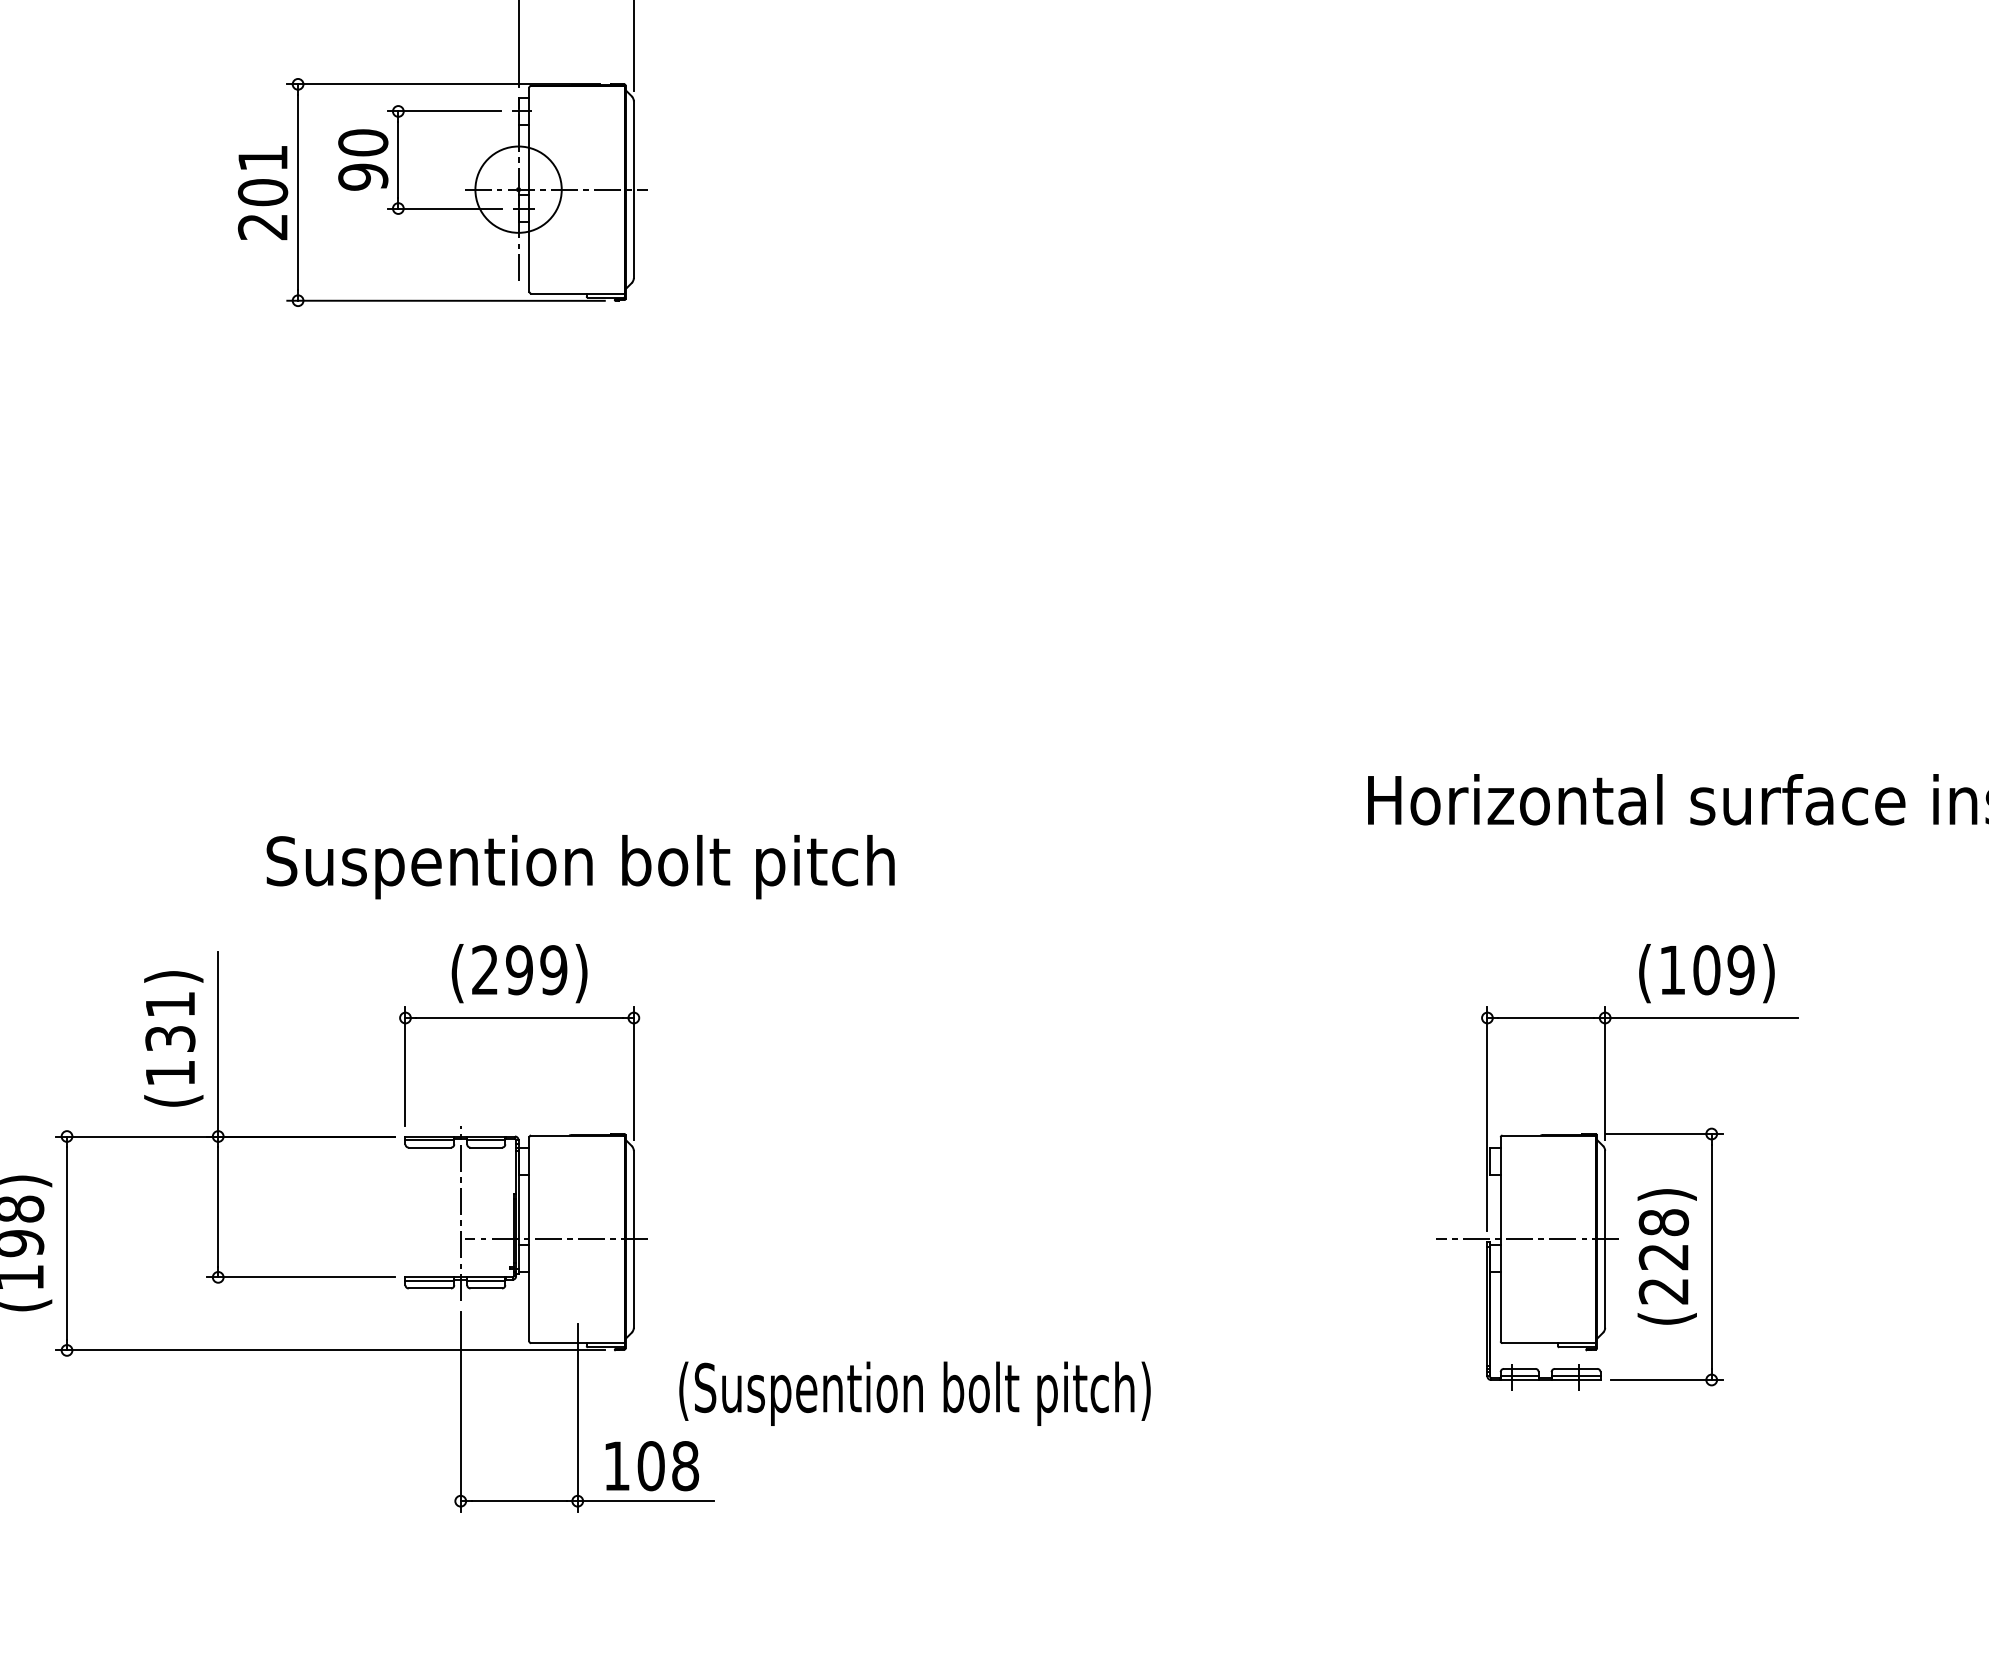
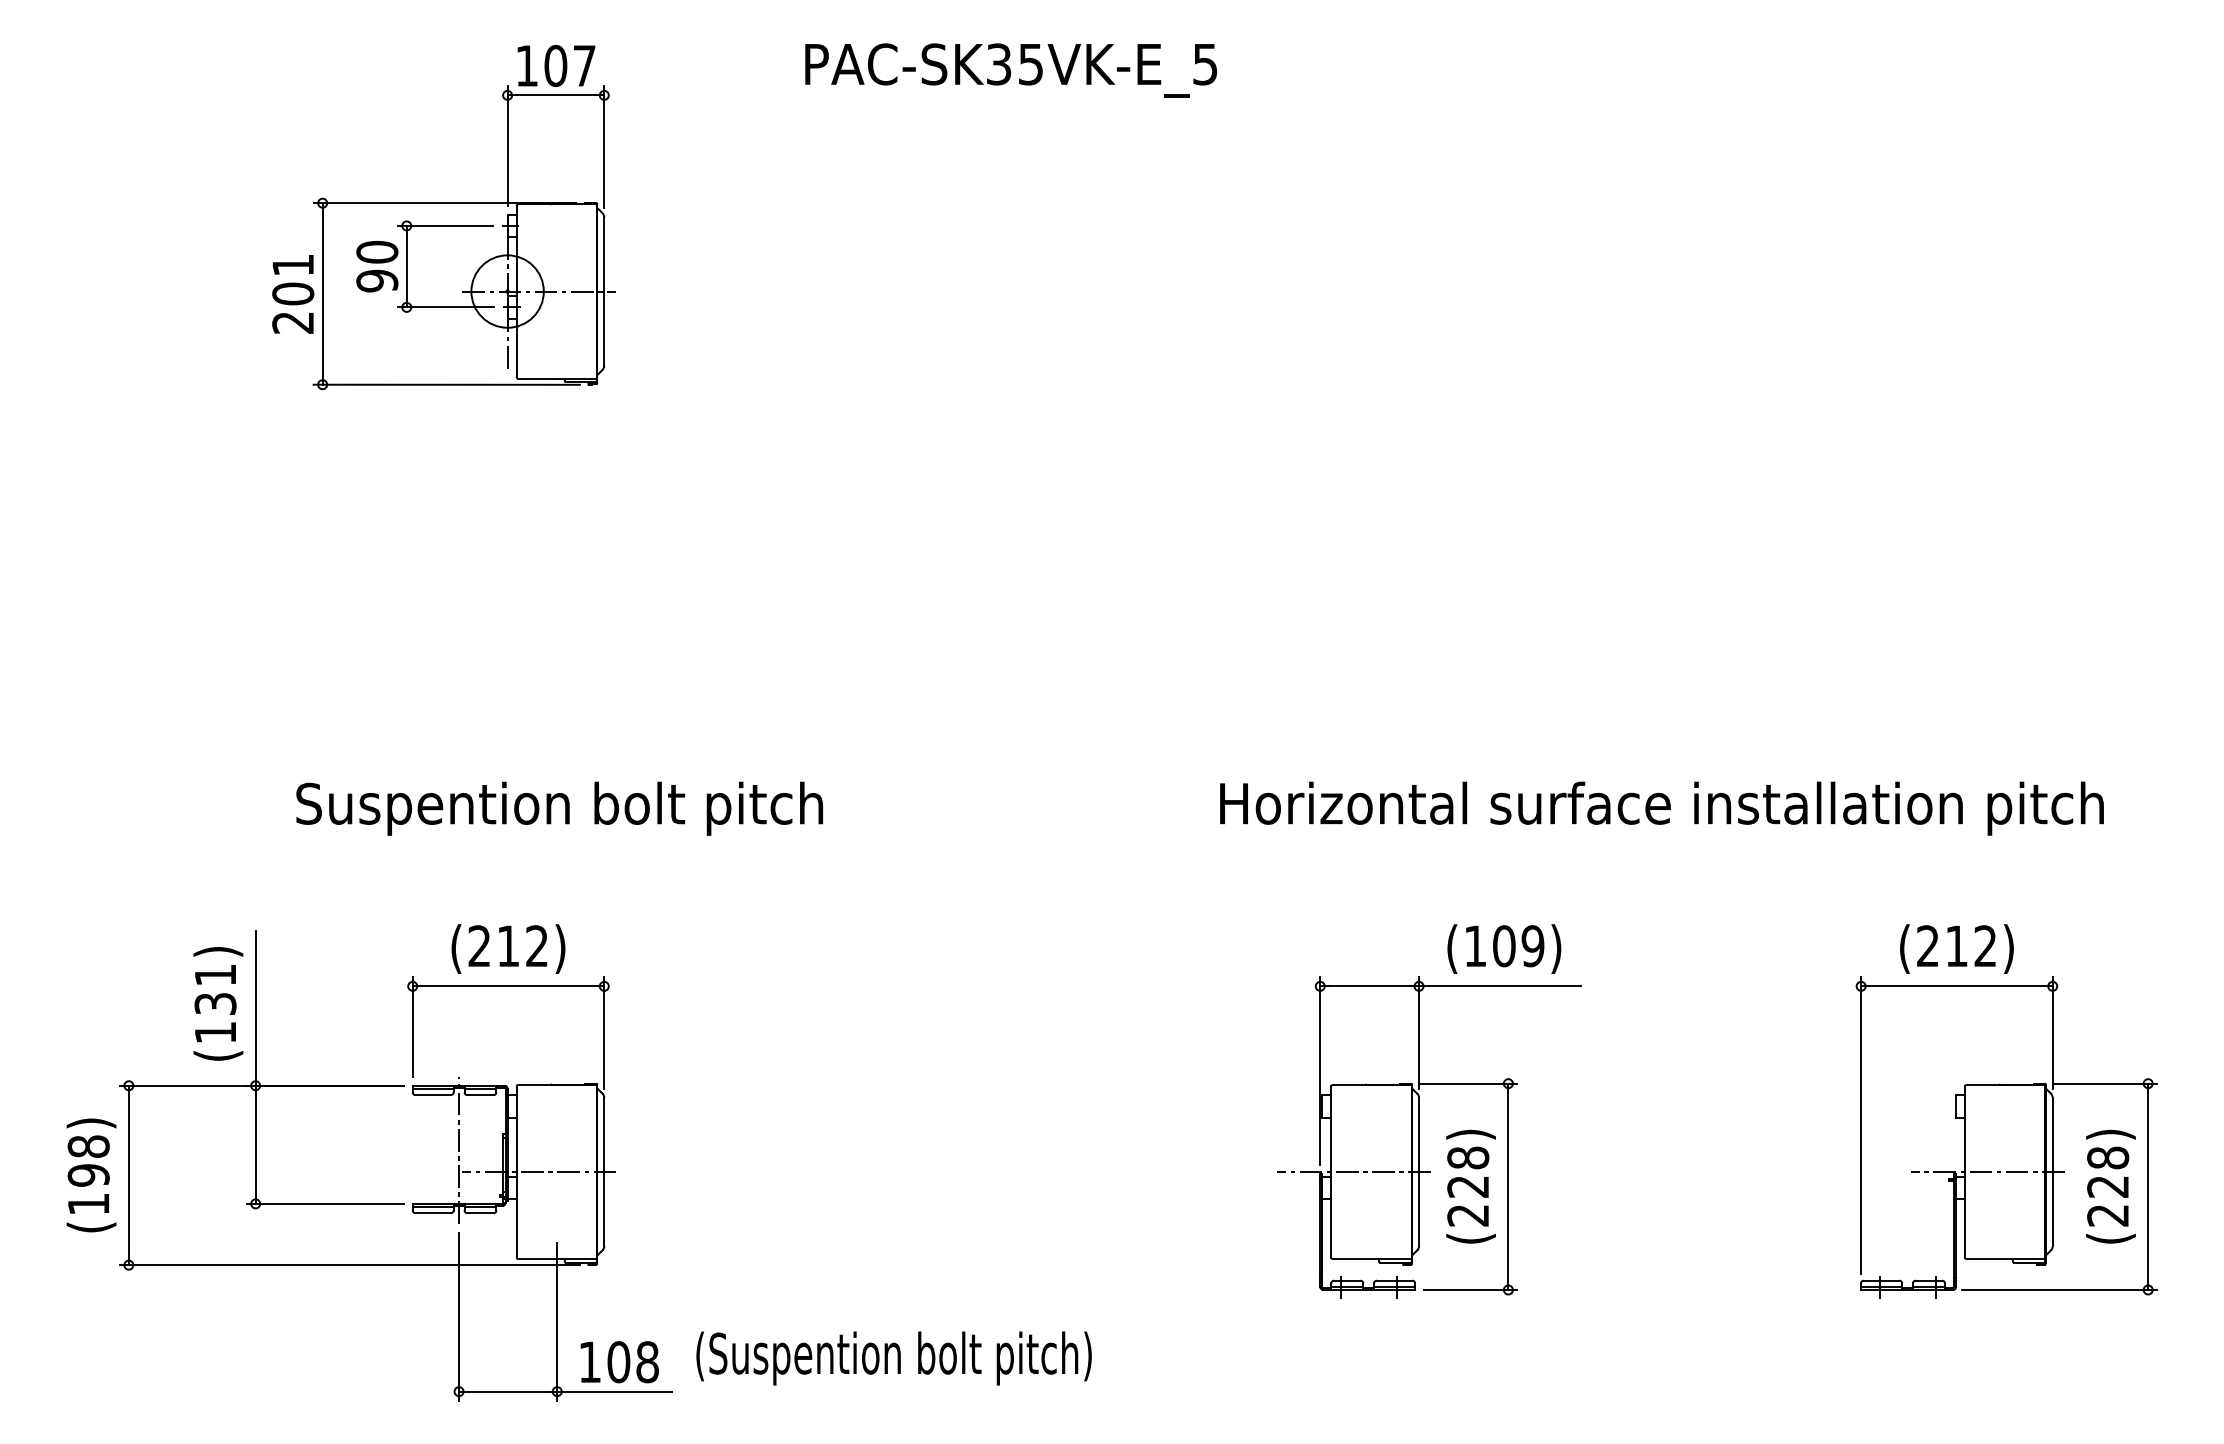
text: (580, 866) -> (559, 808), moved
text: (536, 970) -> (522, 946), (299) -> (212)
text: (914, 1393) -> (893, 1358), moved

